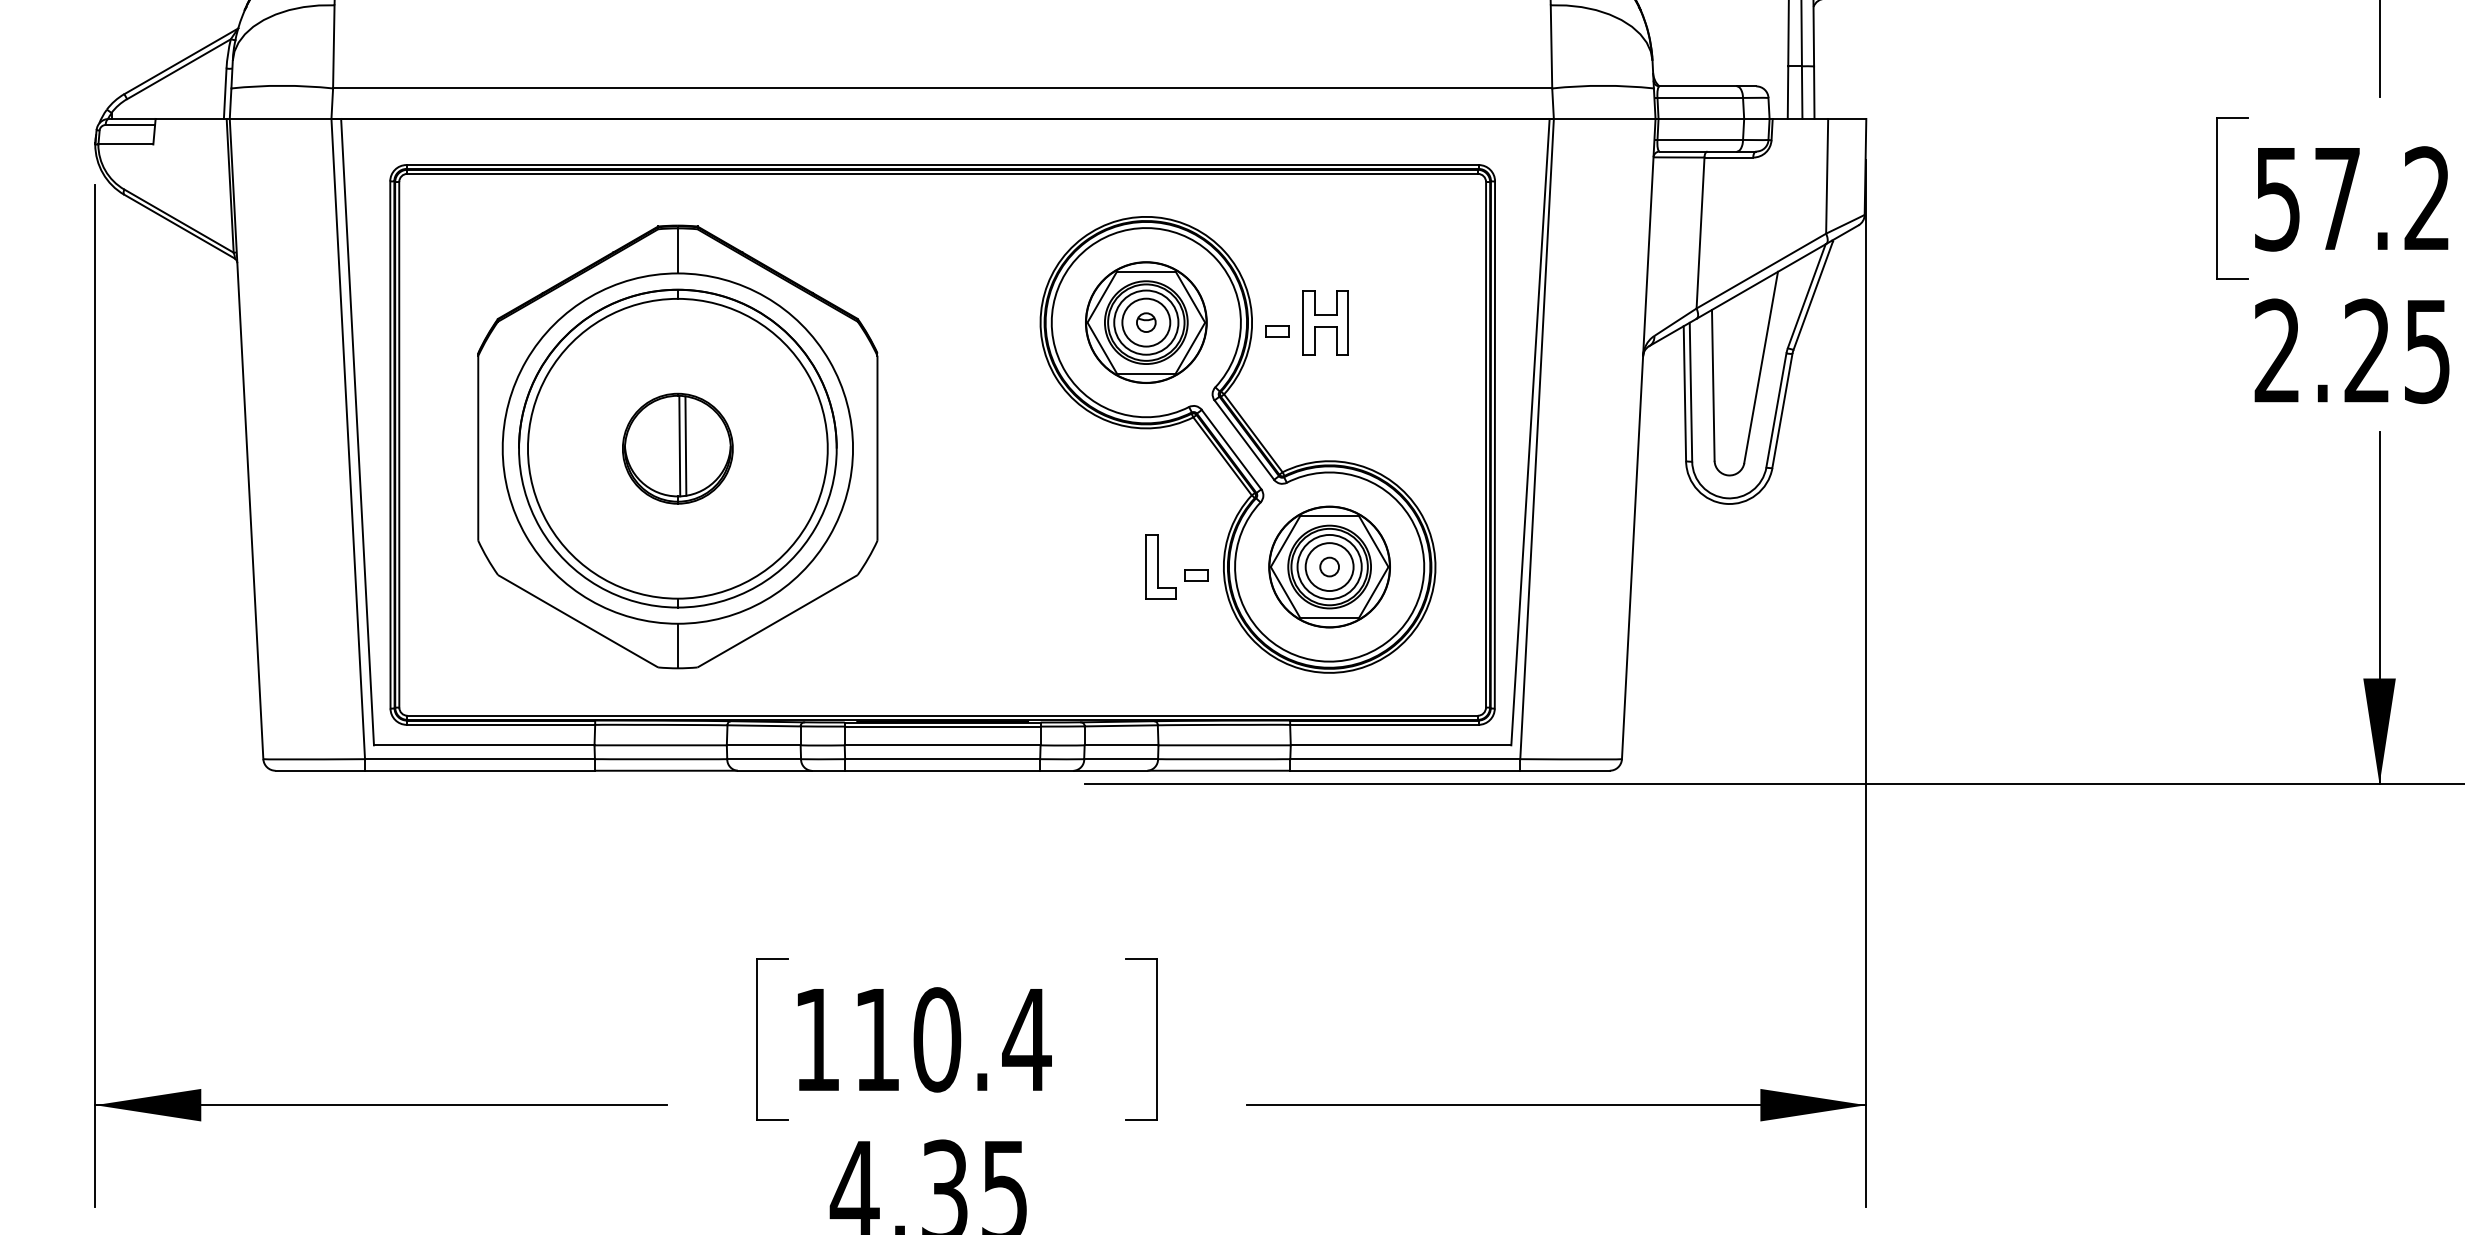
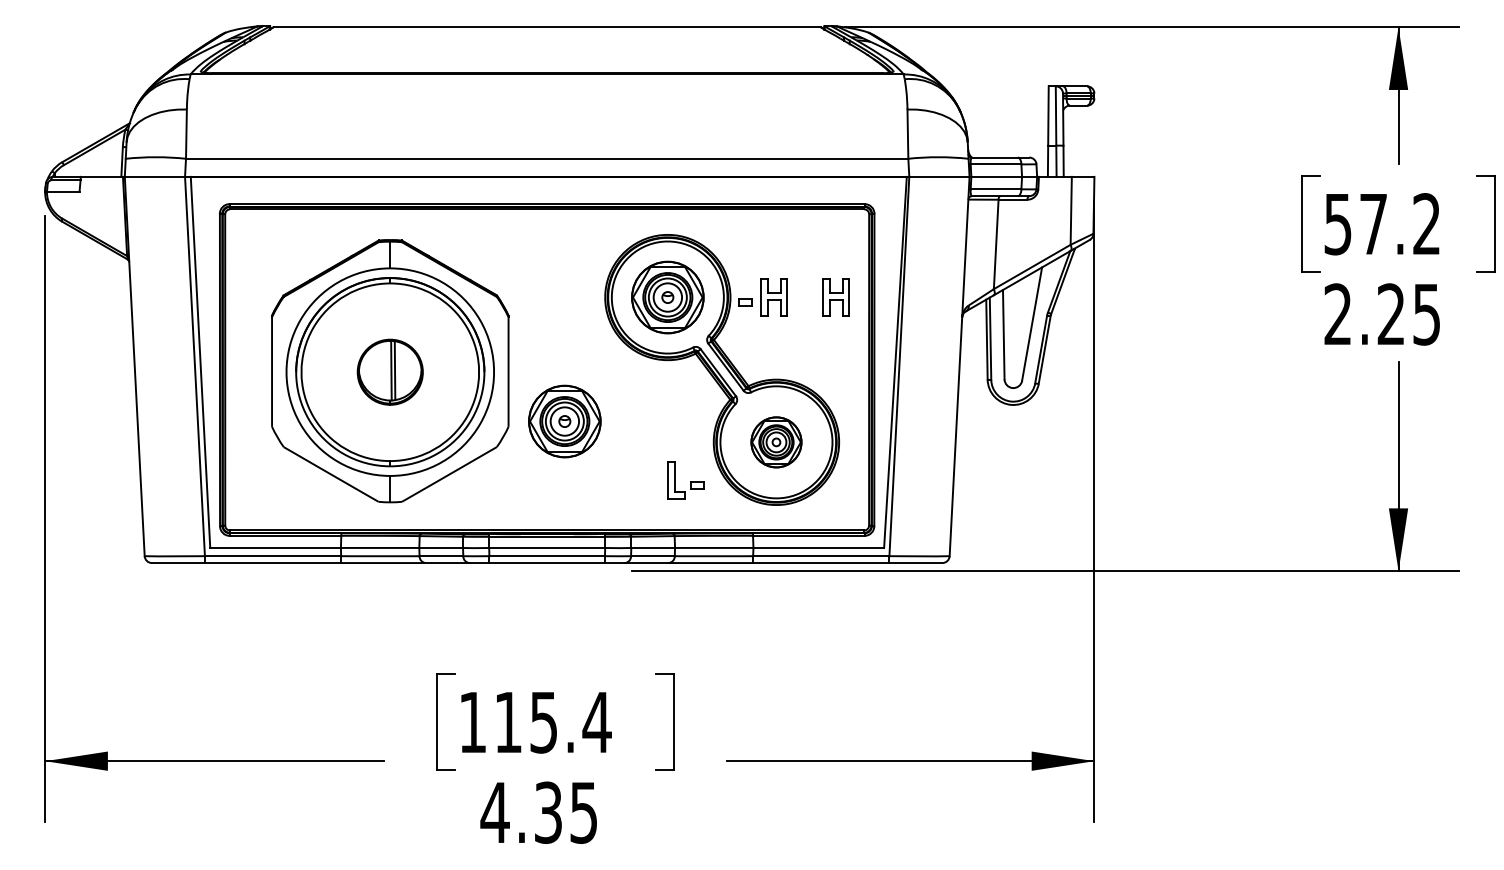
part: (1429, 322) -> (835, 297), added
part: (971, 531) -> (564, 421), added
part: (1176, 567) -> (685, 480), moved
part: (1329, 567) -> (776, 442), size x0.7
text: (938, 1039) -> (544, 722), 110.4 -> 115.4

